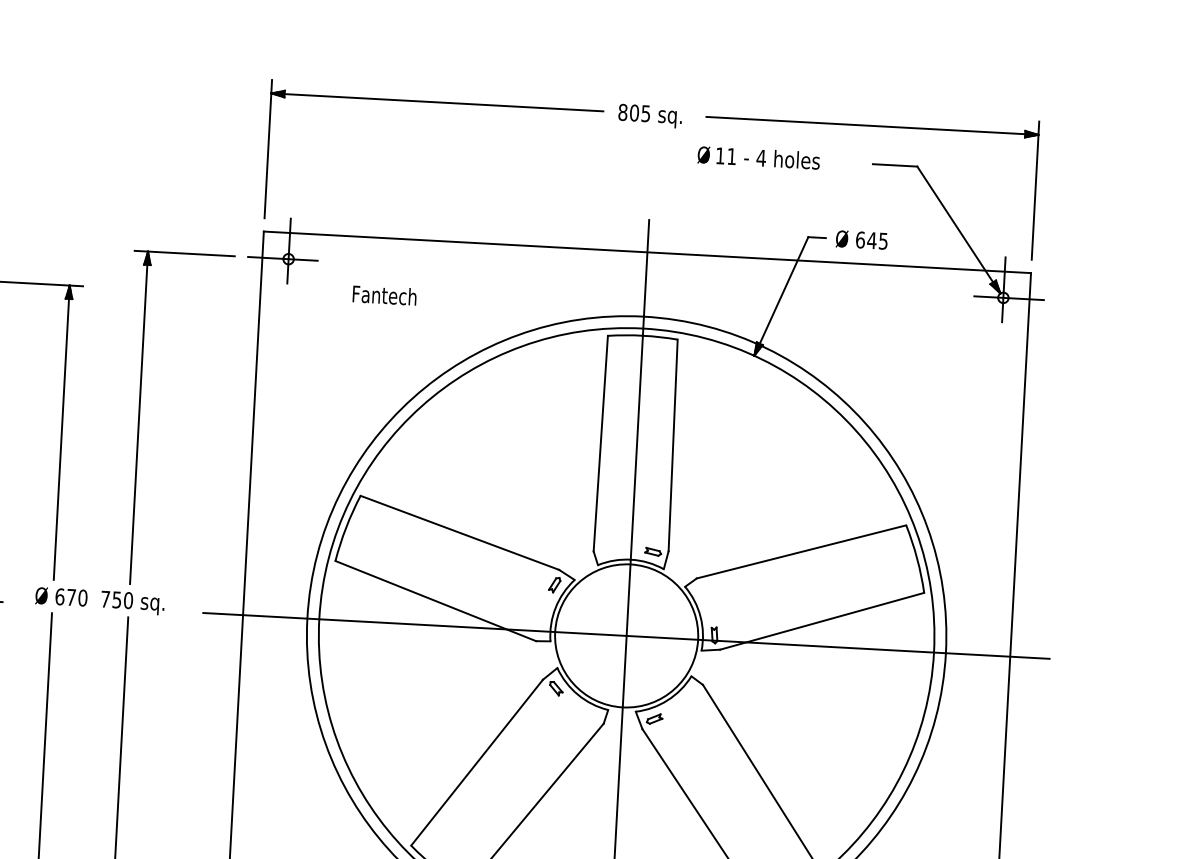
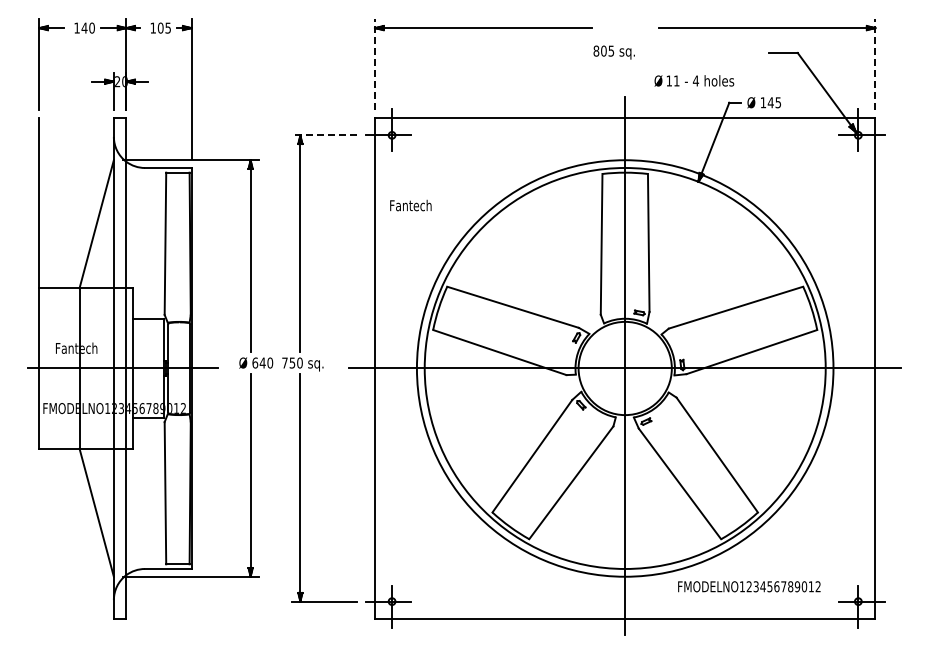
text: (649, 115) -> (613, 52), moved
line: (267, 147) -> (374, 63), solid -> dashed
text: (759, 157) -> (694, 80), moved
line: (1035, 189) -> (875, 63), solid -> dashed
text: (860, 239) -> (763, 102), 645 -> 145
line: (185, 253) -> (324, 135), solid -> dashed
text: (384, 295) -> (410, 205), moved
text: (71, 596) -> (262, 362), 670 -> 640

